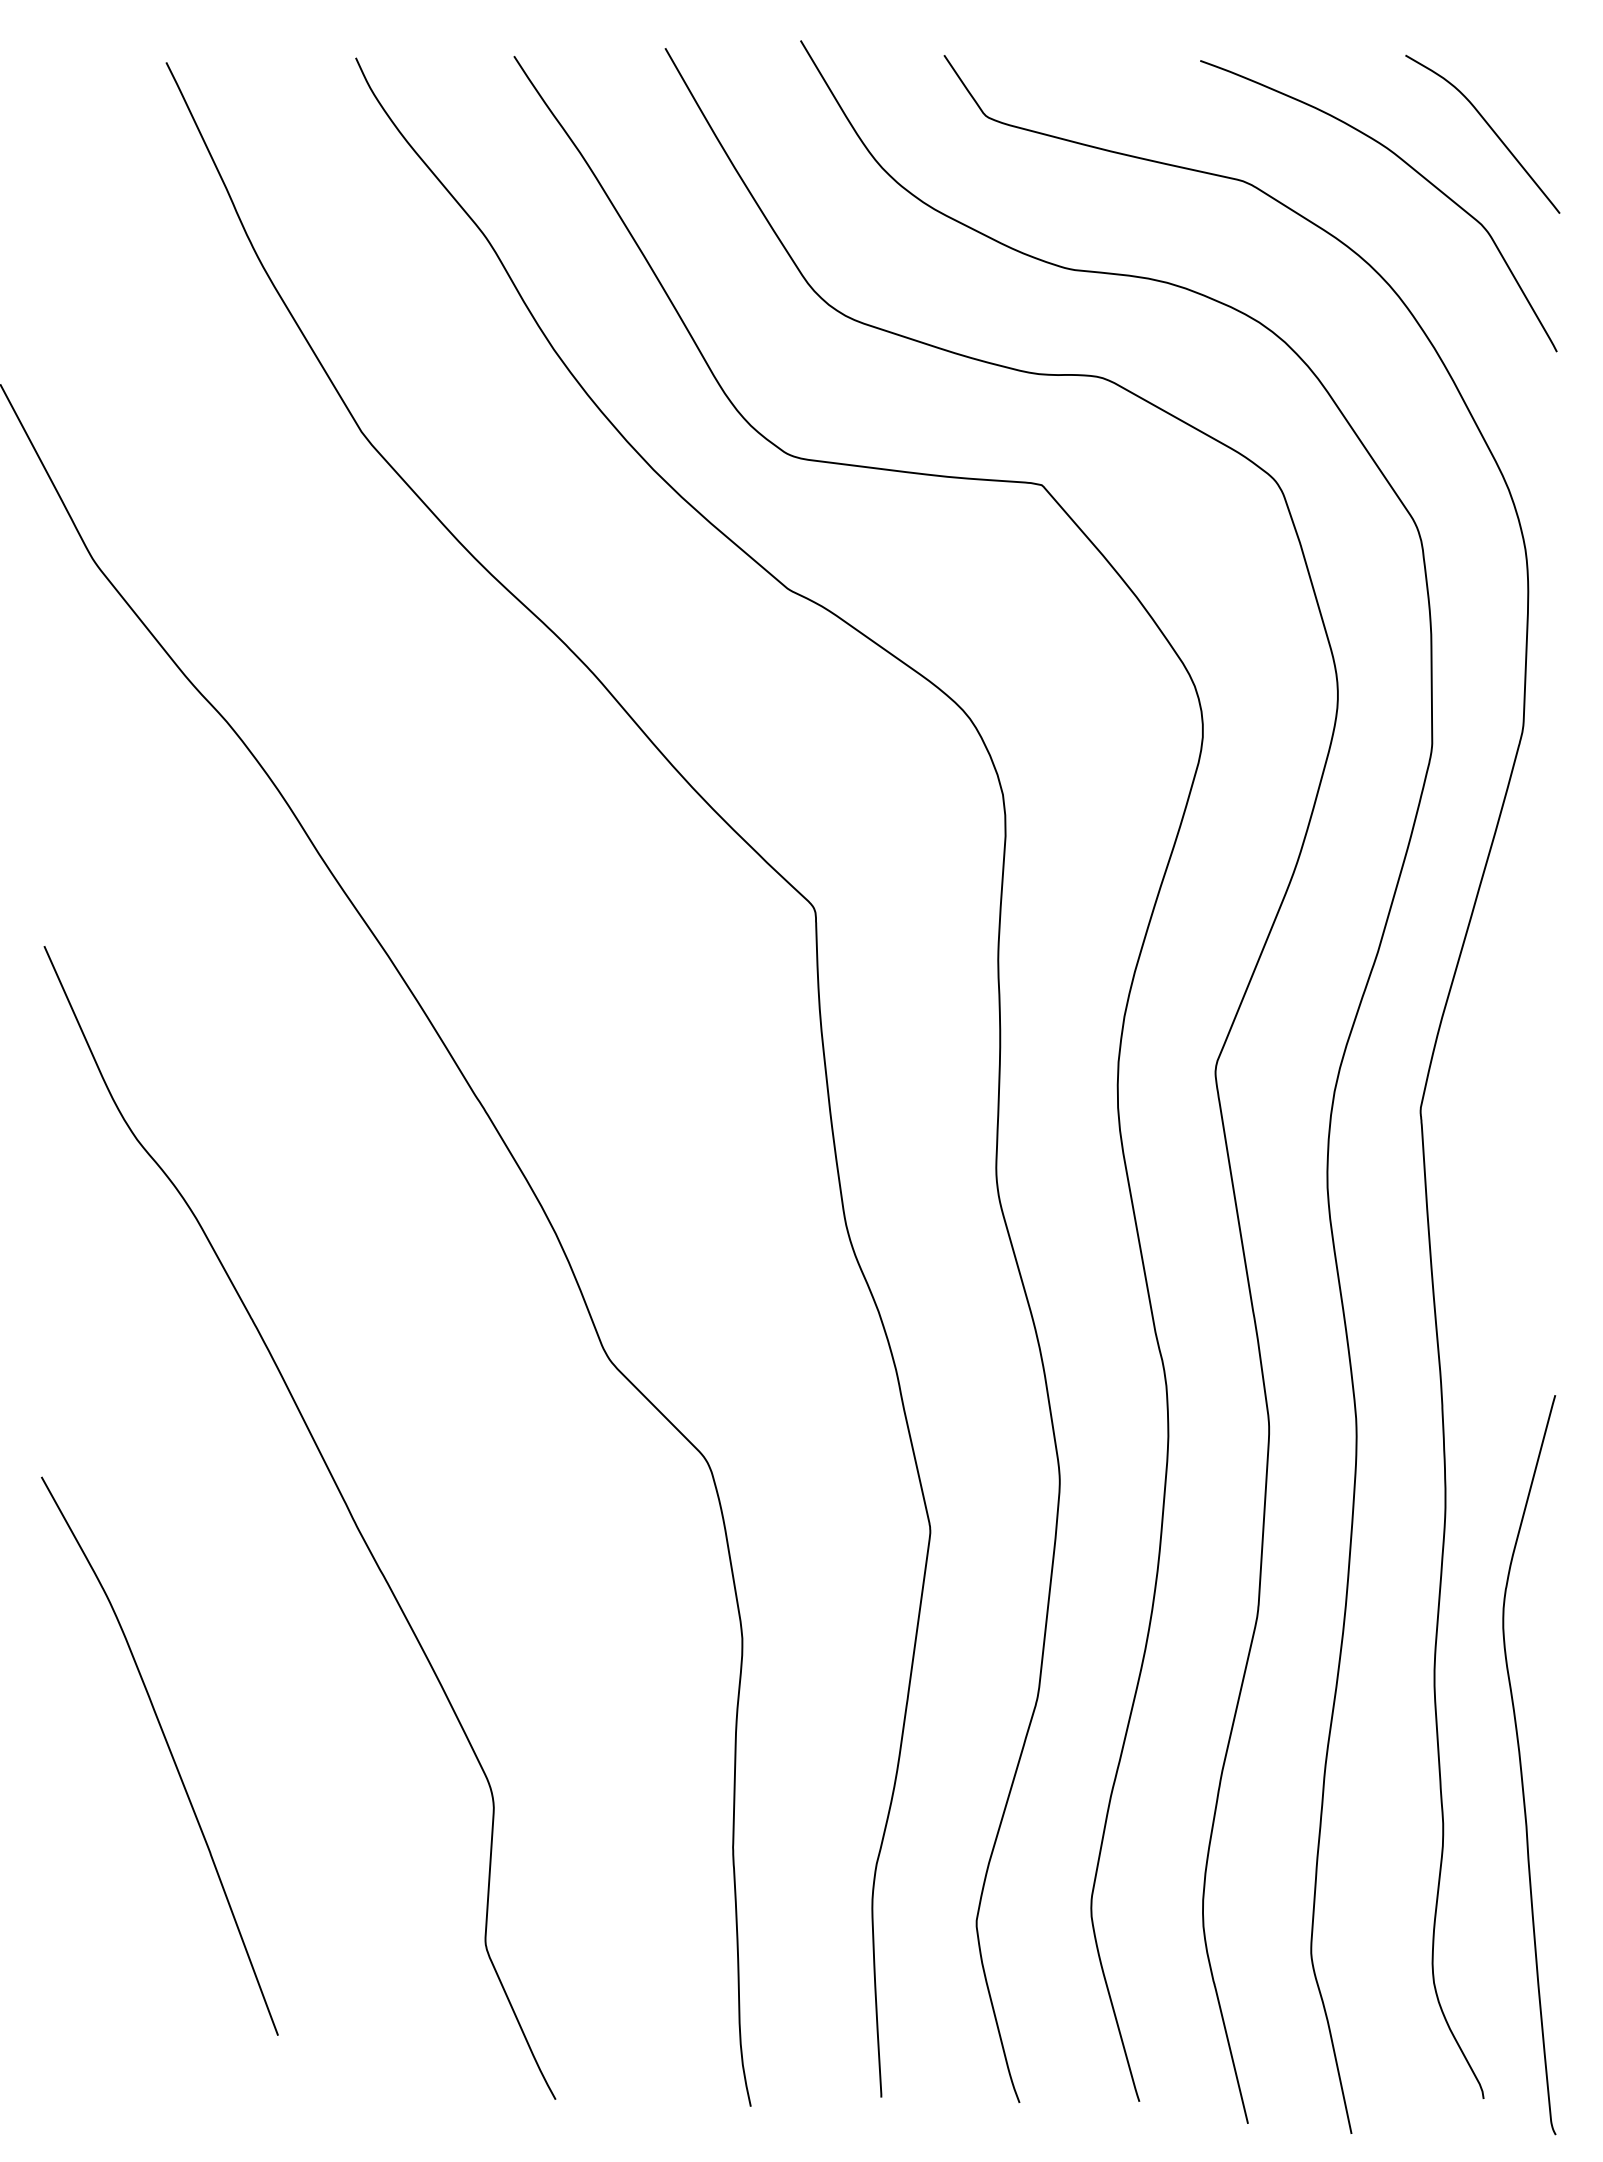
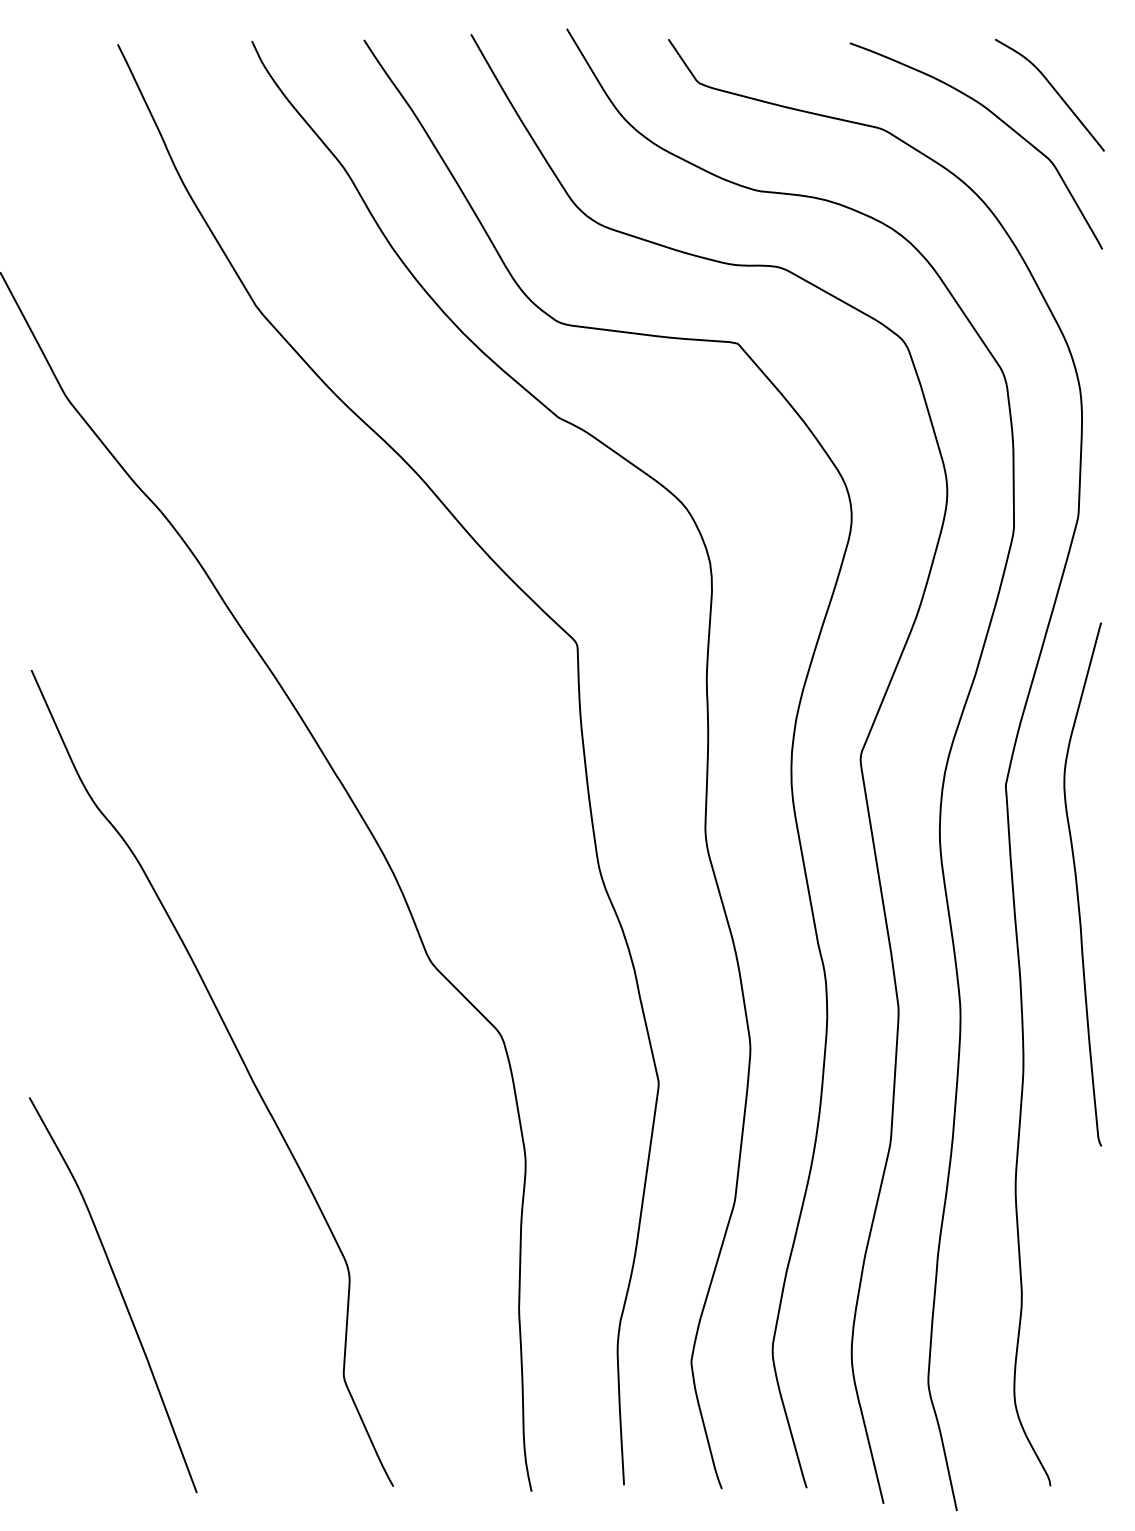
curve: (169, 1752) -> (120, 1292), moved
curve: (1521, 1765) -> (1077, 884), moved

